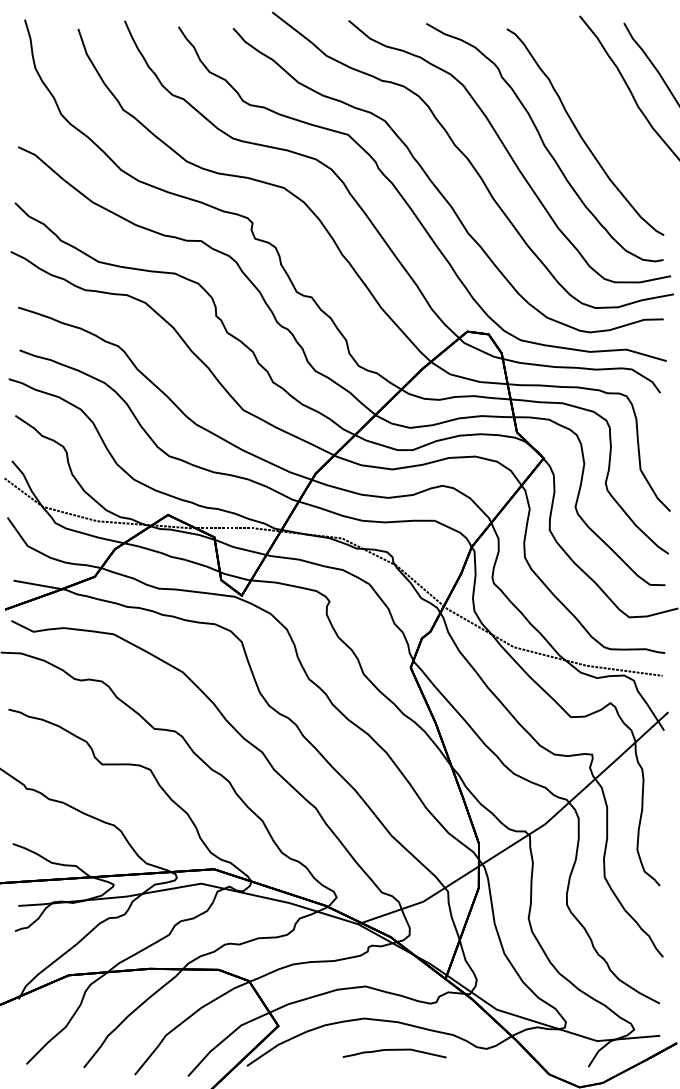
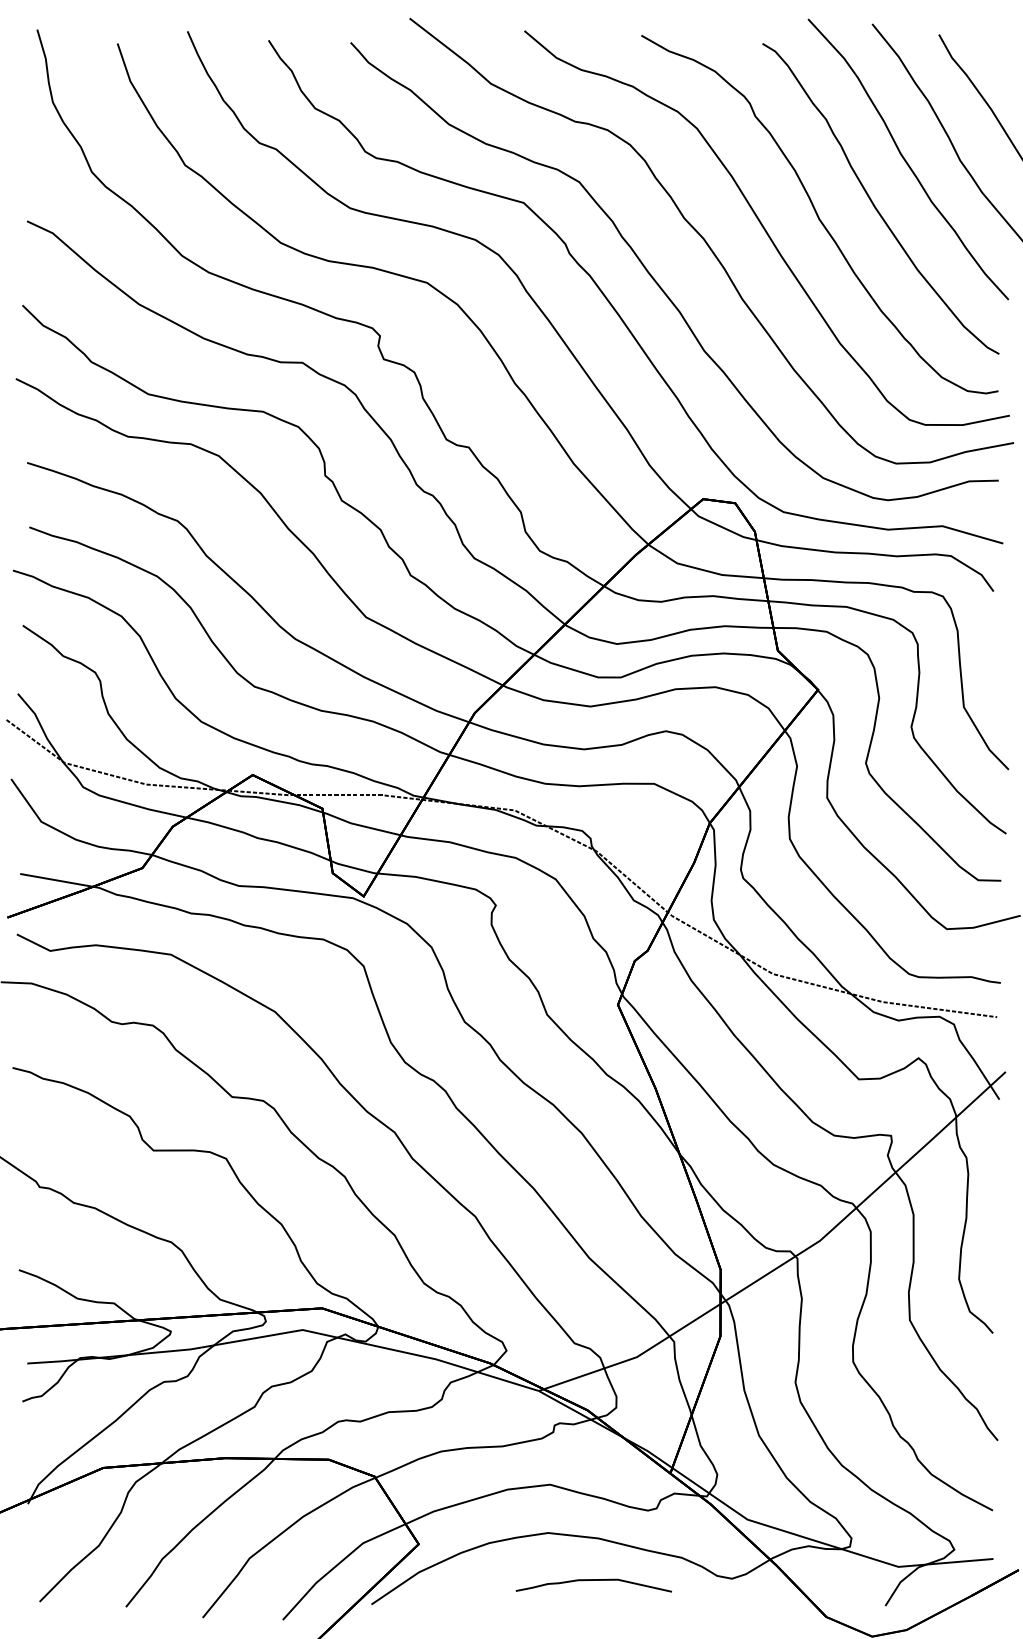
curve: (602, 106) -> (906, 160), added

